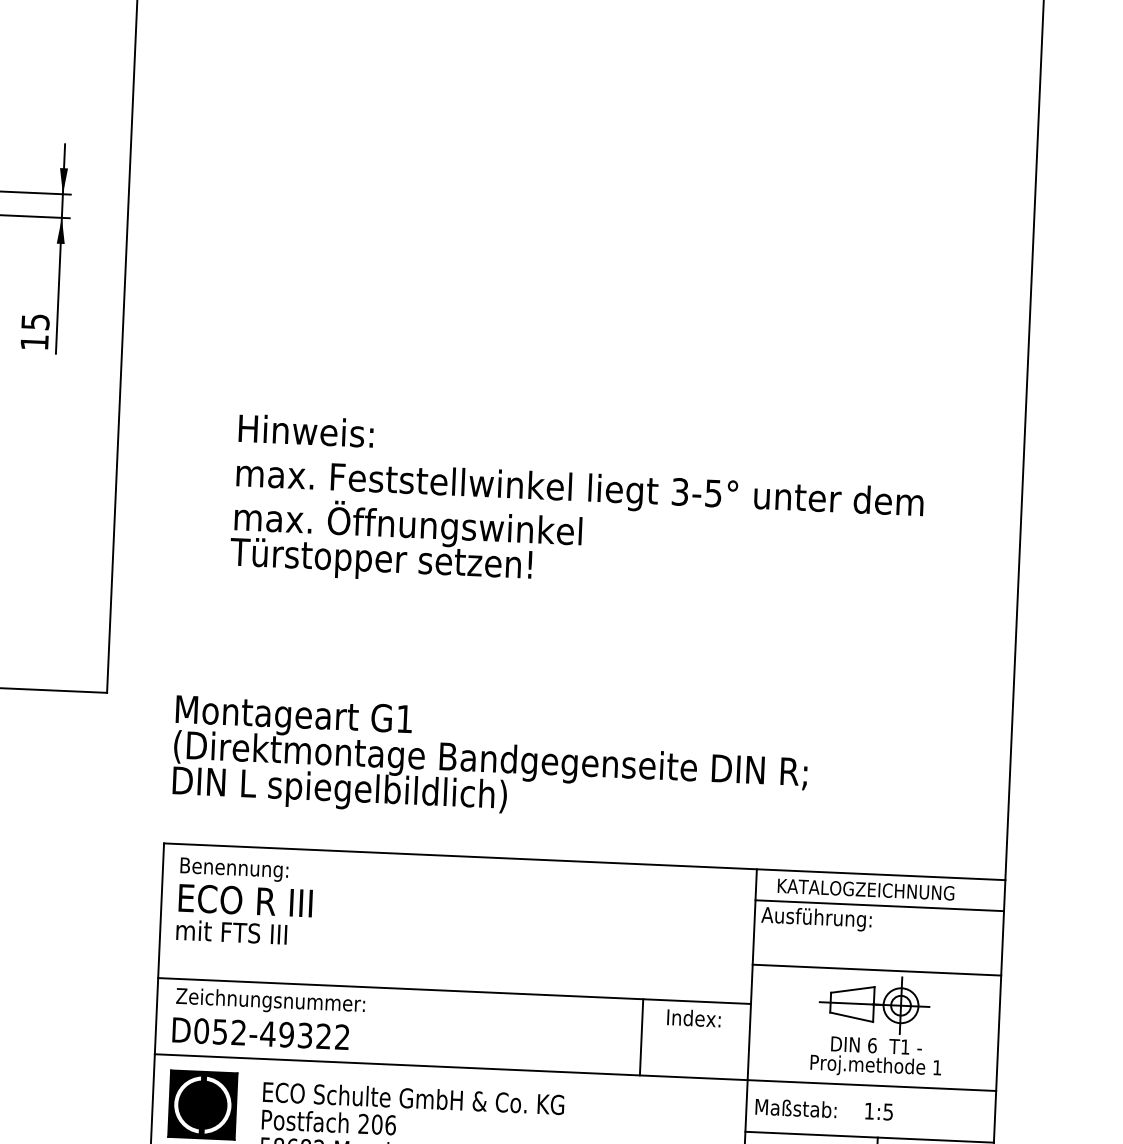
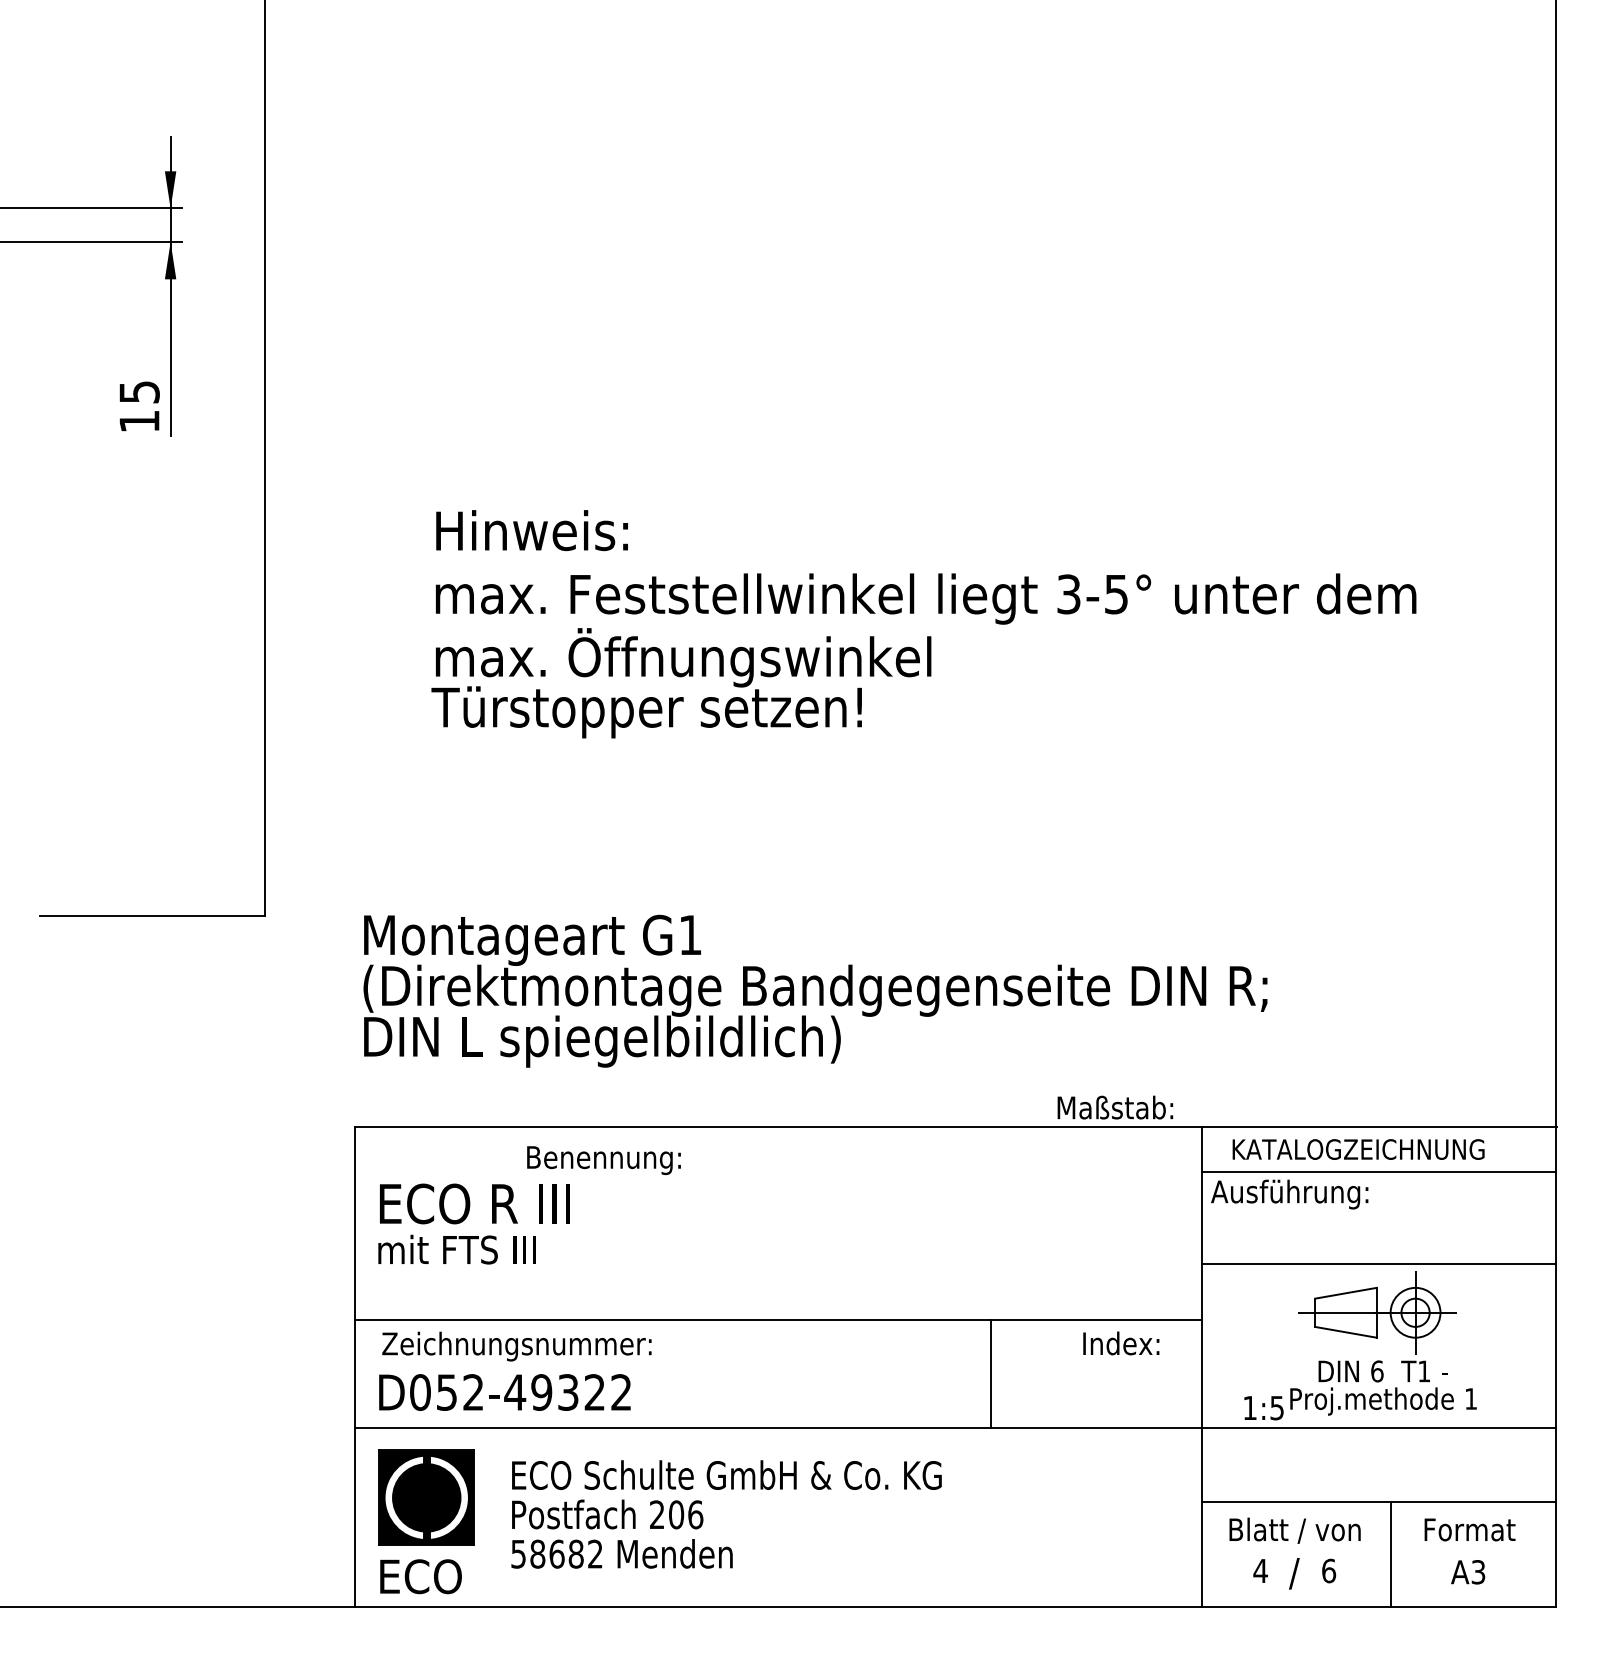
text: (234, 869) -> (603, 1160), moved
line: (641, 1036) -> (990, 1373), moved
text: (796, 1108) -> (1115, 1107), moved
text: (878, 1111) -> (1263, 1408), moved

